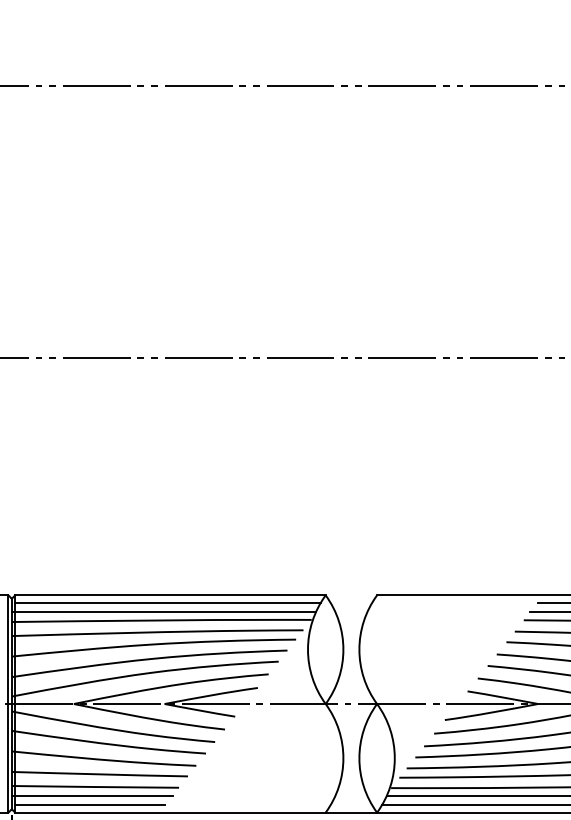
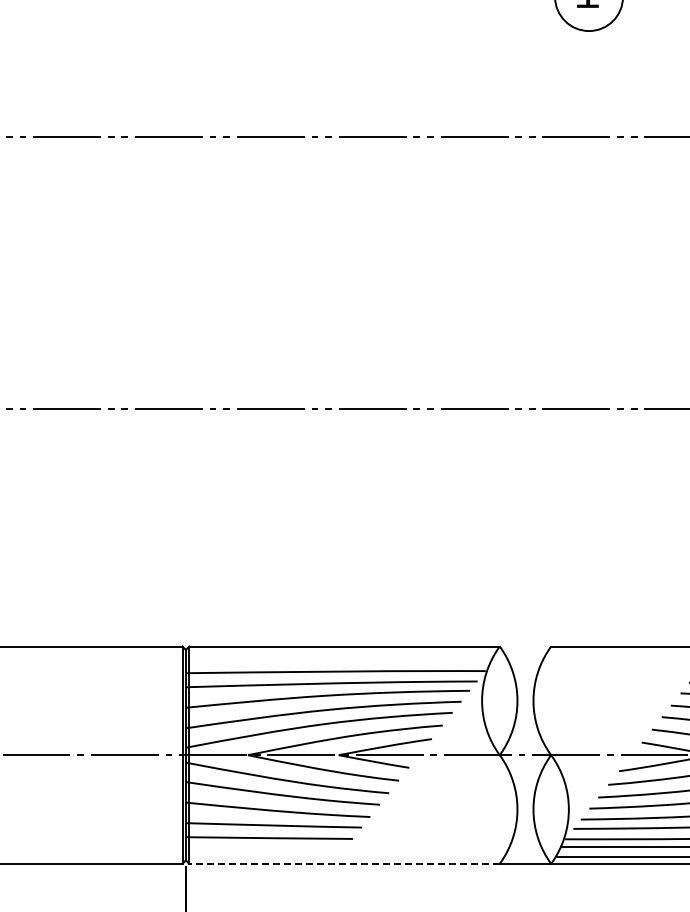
line: (167, 602) -> (341, 653), removed
line: (163, 612) -> (337, 663), removed
line: (91, 795) -> (265, 846), removed
line: (89, 805) -> (263, 856), removed
line: (170, 812) -> (344, 863), solid -> dashed

